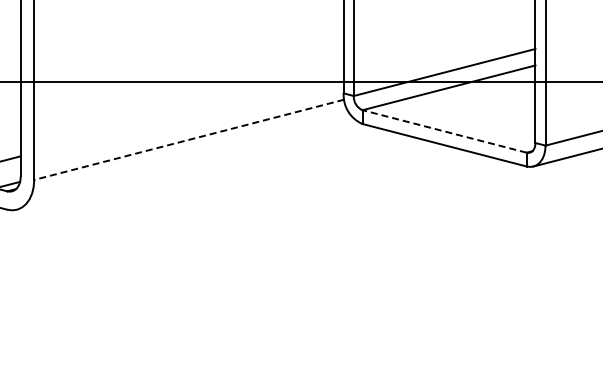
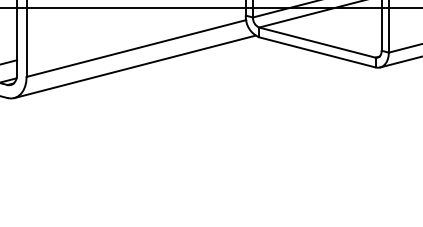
line: (444, 131) -> (317, 42), dashed -> solid
line: (188, 139) -> (135, 48), dashed -> solid
line: (186, 165) -> (134, 66), added

